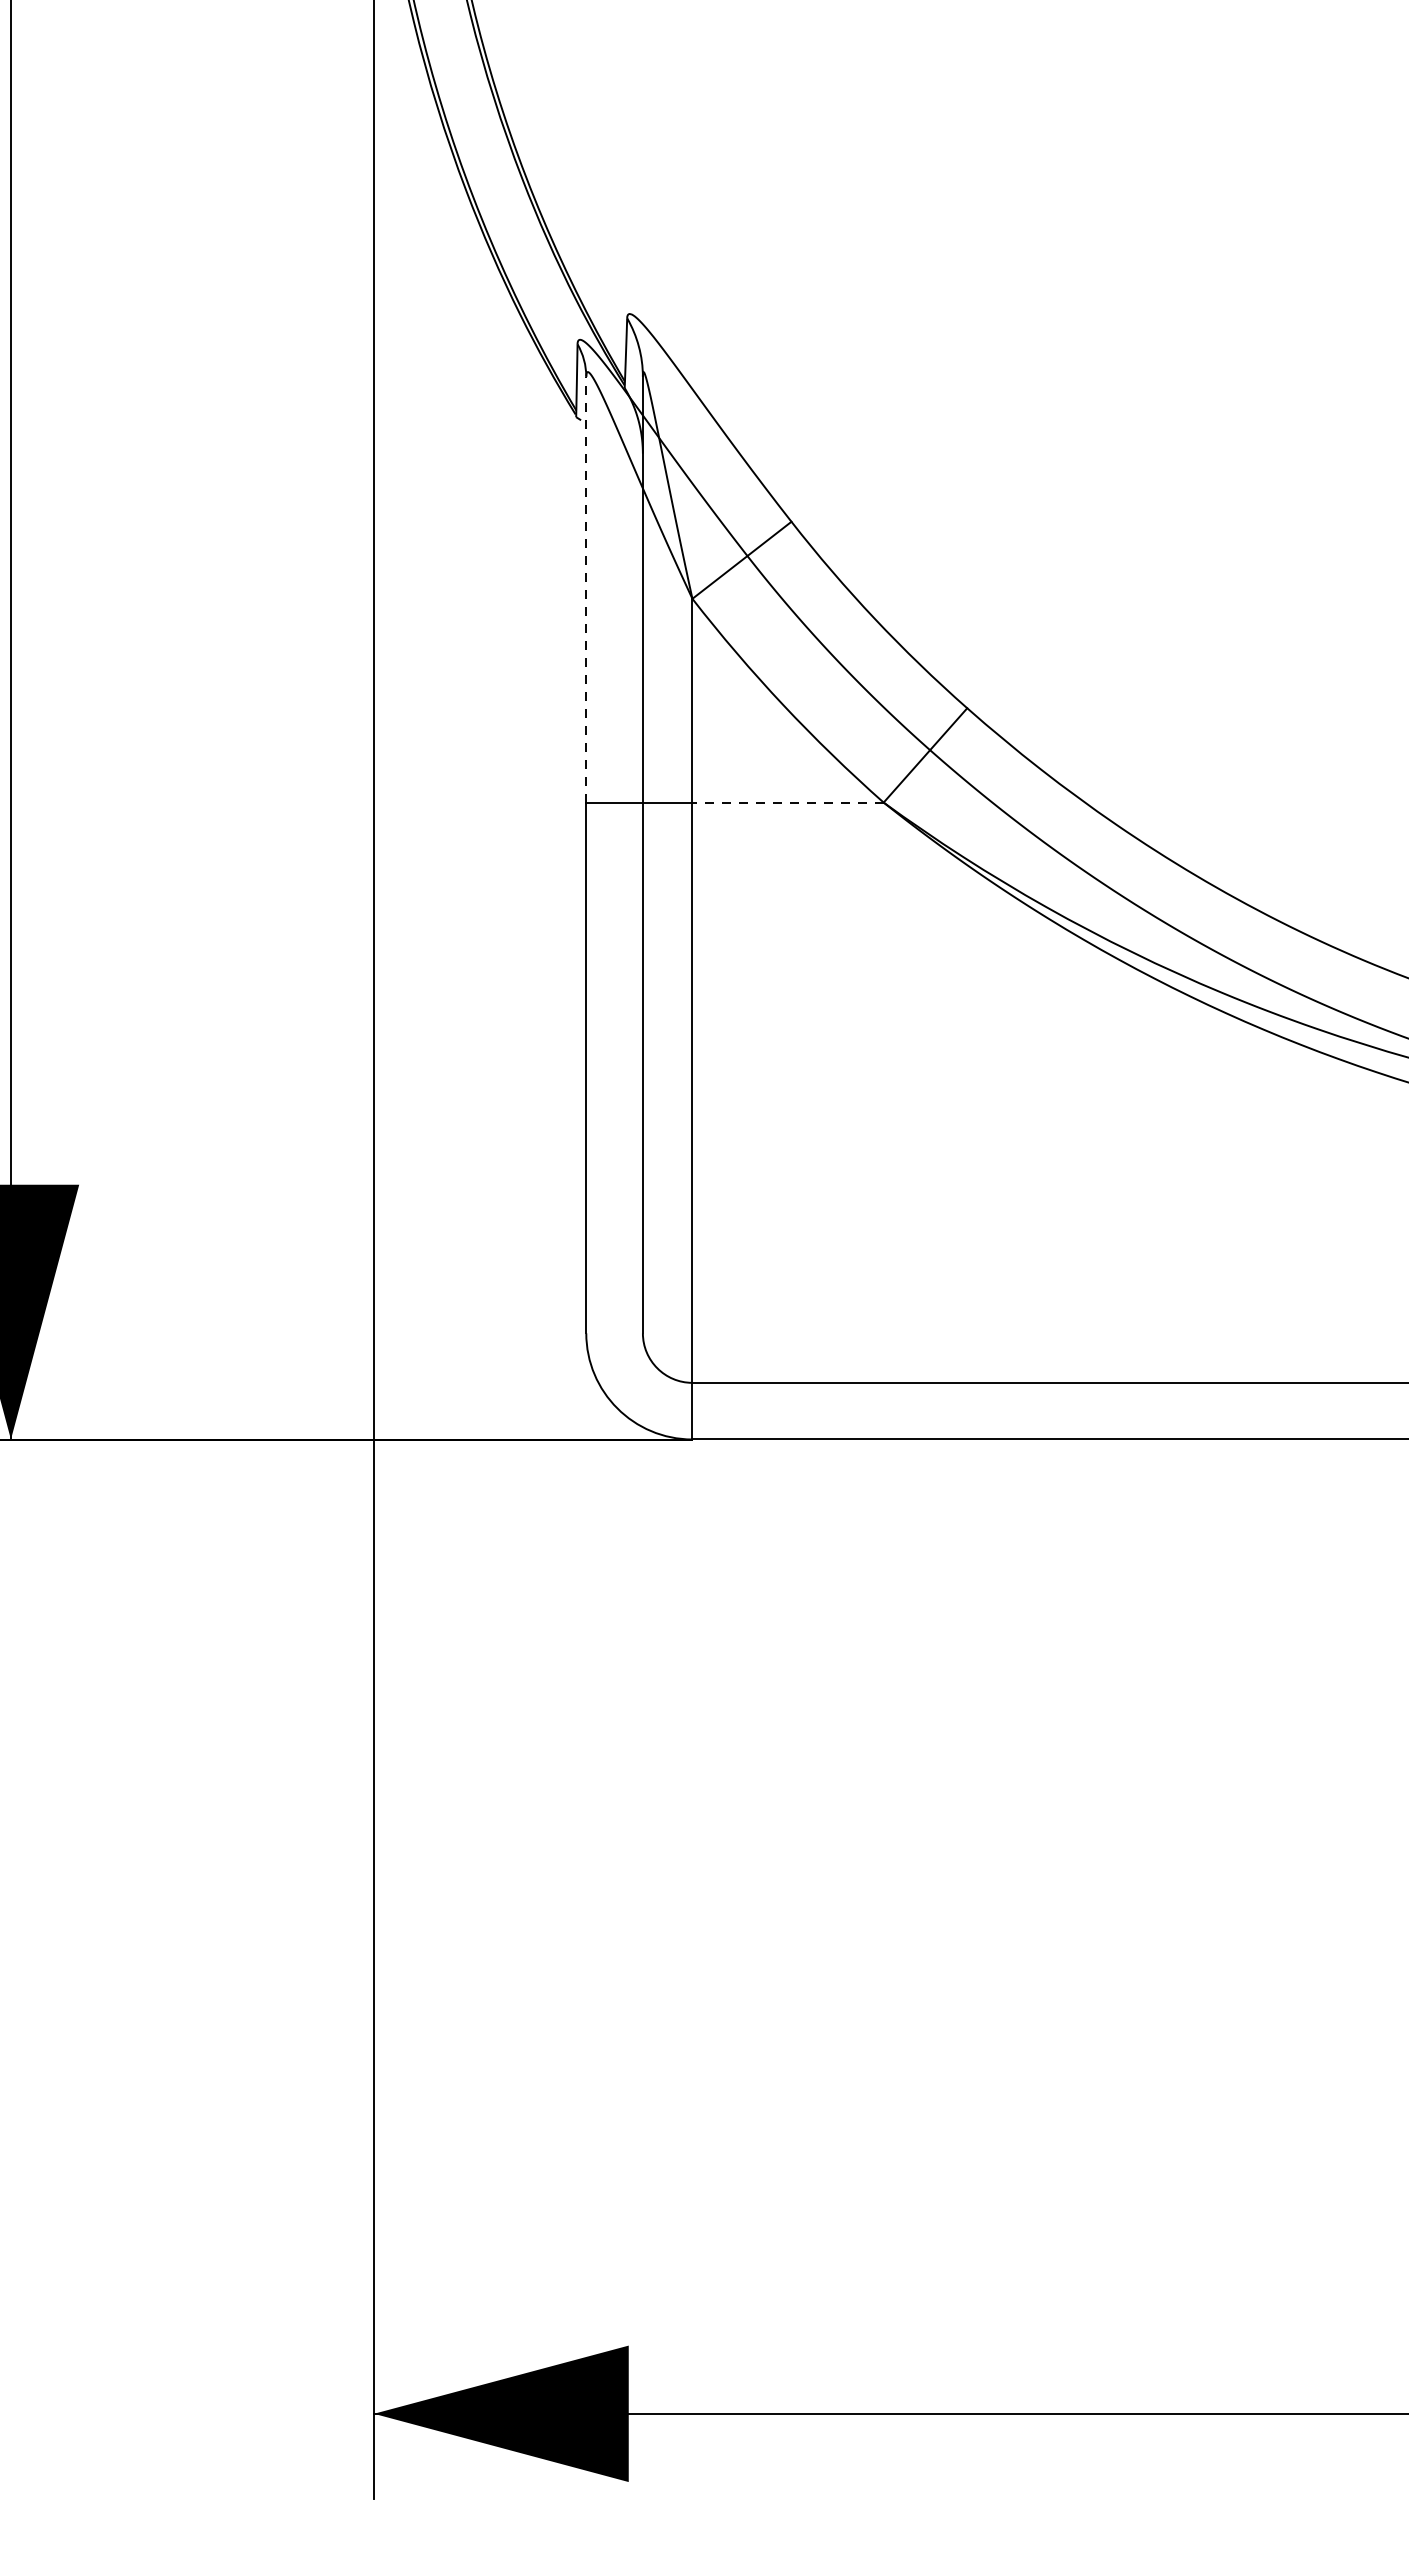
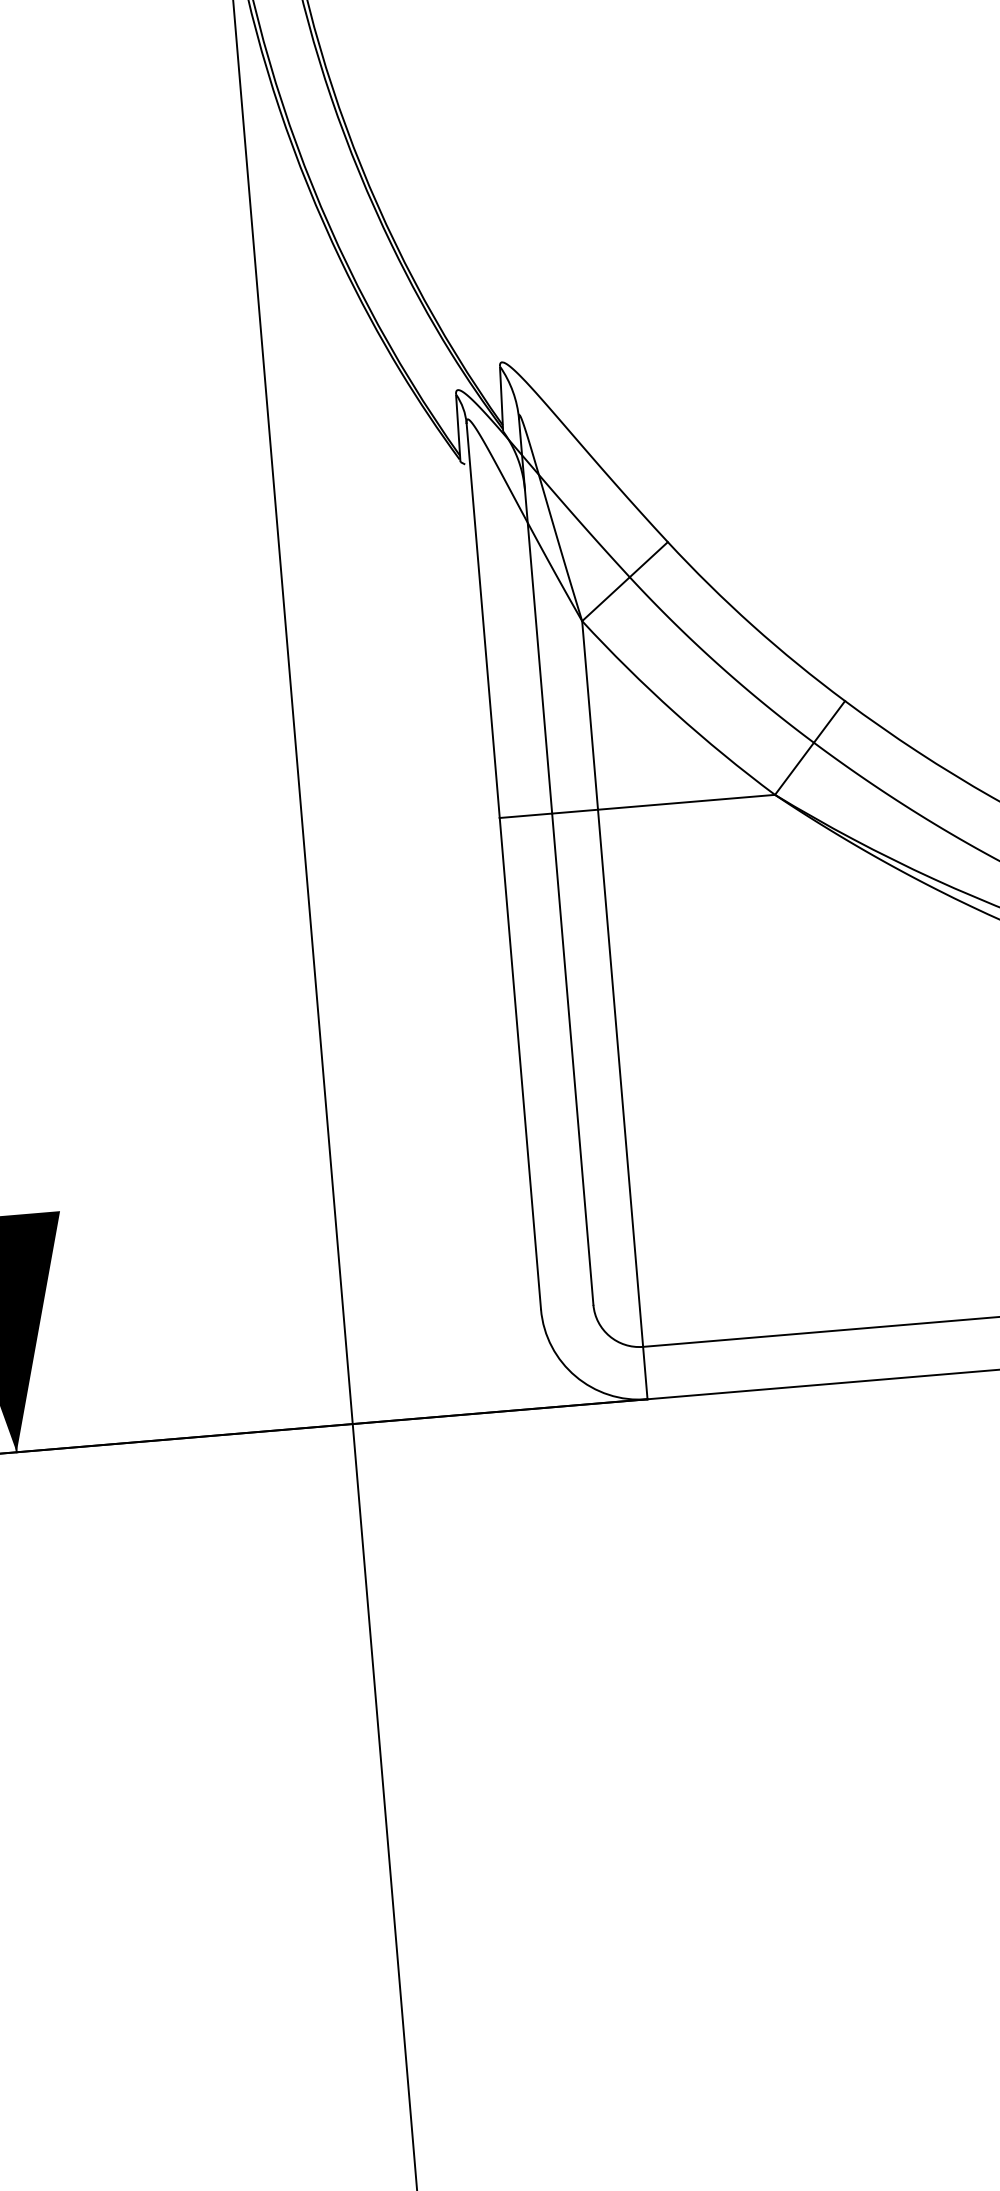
line: (586, 589) -> (483, 620), dashed -> solid
line: (788, 802) -> (686, 802), dashed -> solid

